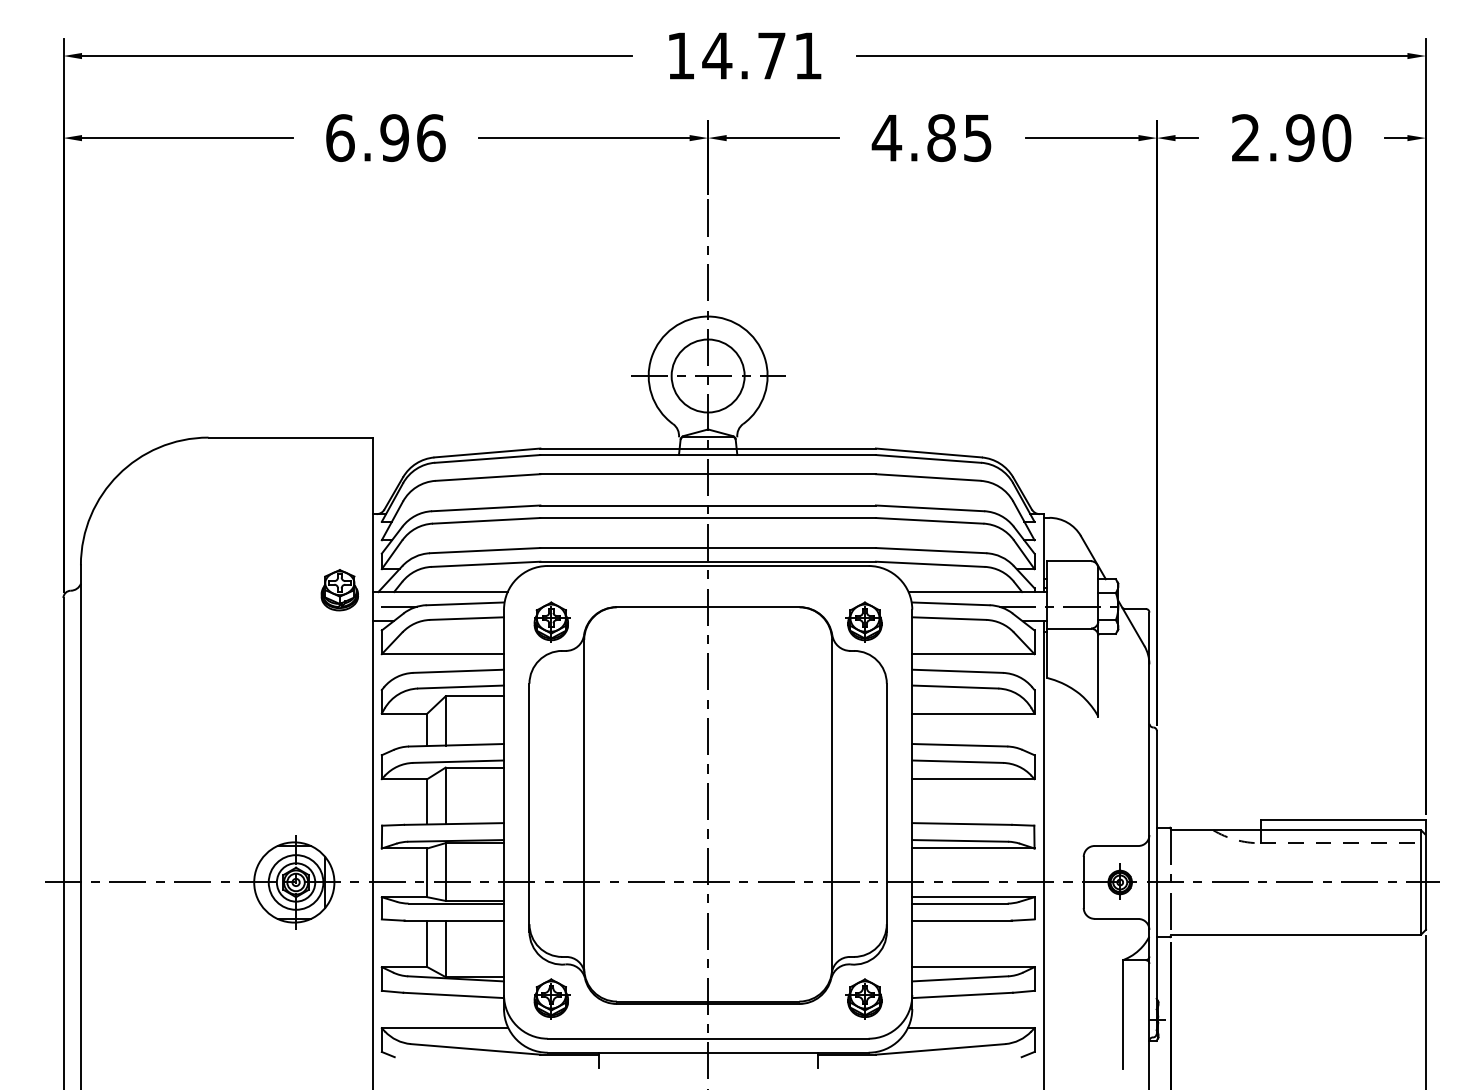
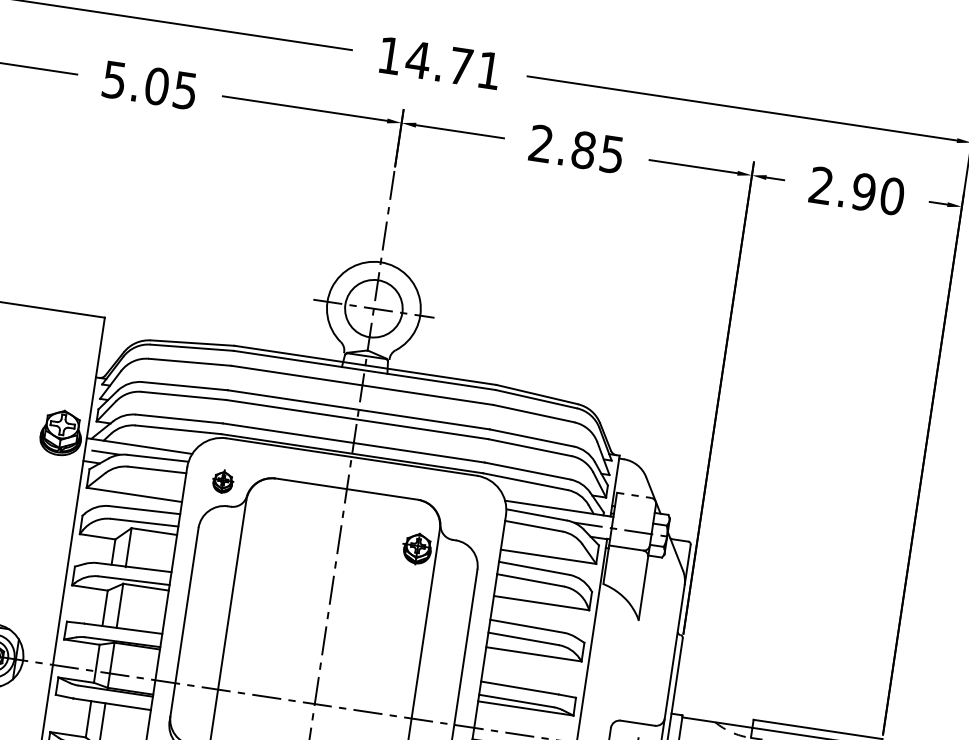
text: (886, 137) -> (540, 143), 4.85 -> 2.85
text: (385, 138) -> (149, 85), 6.96 -> 5.05
line: (1069, 561) -> (634, 495), solid -> dashed
part: (339, 590) -> (61, 433), size x1.4
part: (551, 621) -> (222, 482), size x0.7
part: (863, 621) -> (416, 548), moved

